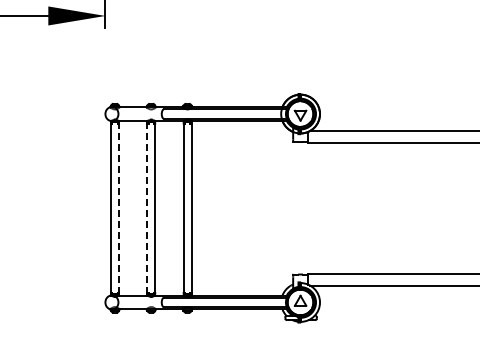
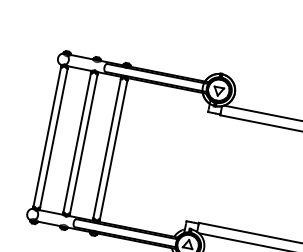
line: (119, 208) -> (54, 138), dashed -> solid
line: (147, 208) -> (77, 143), dashed -> solid

